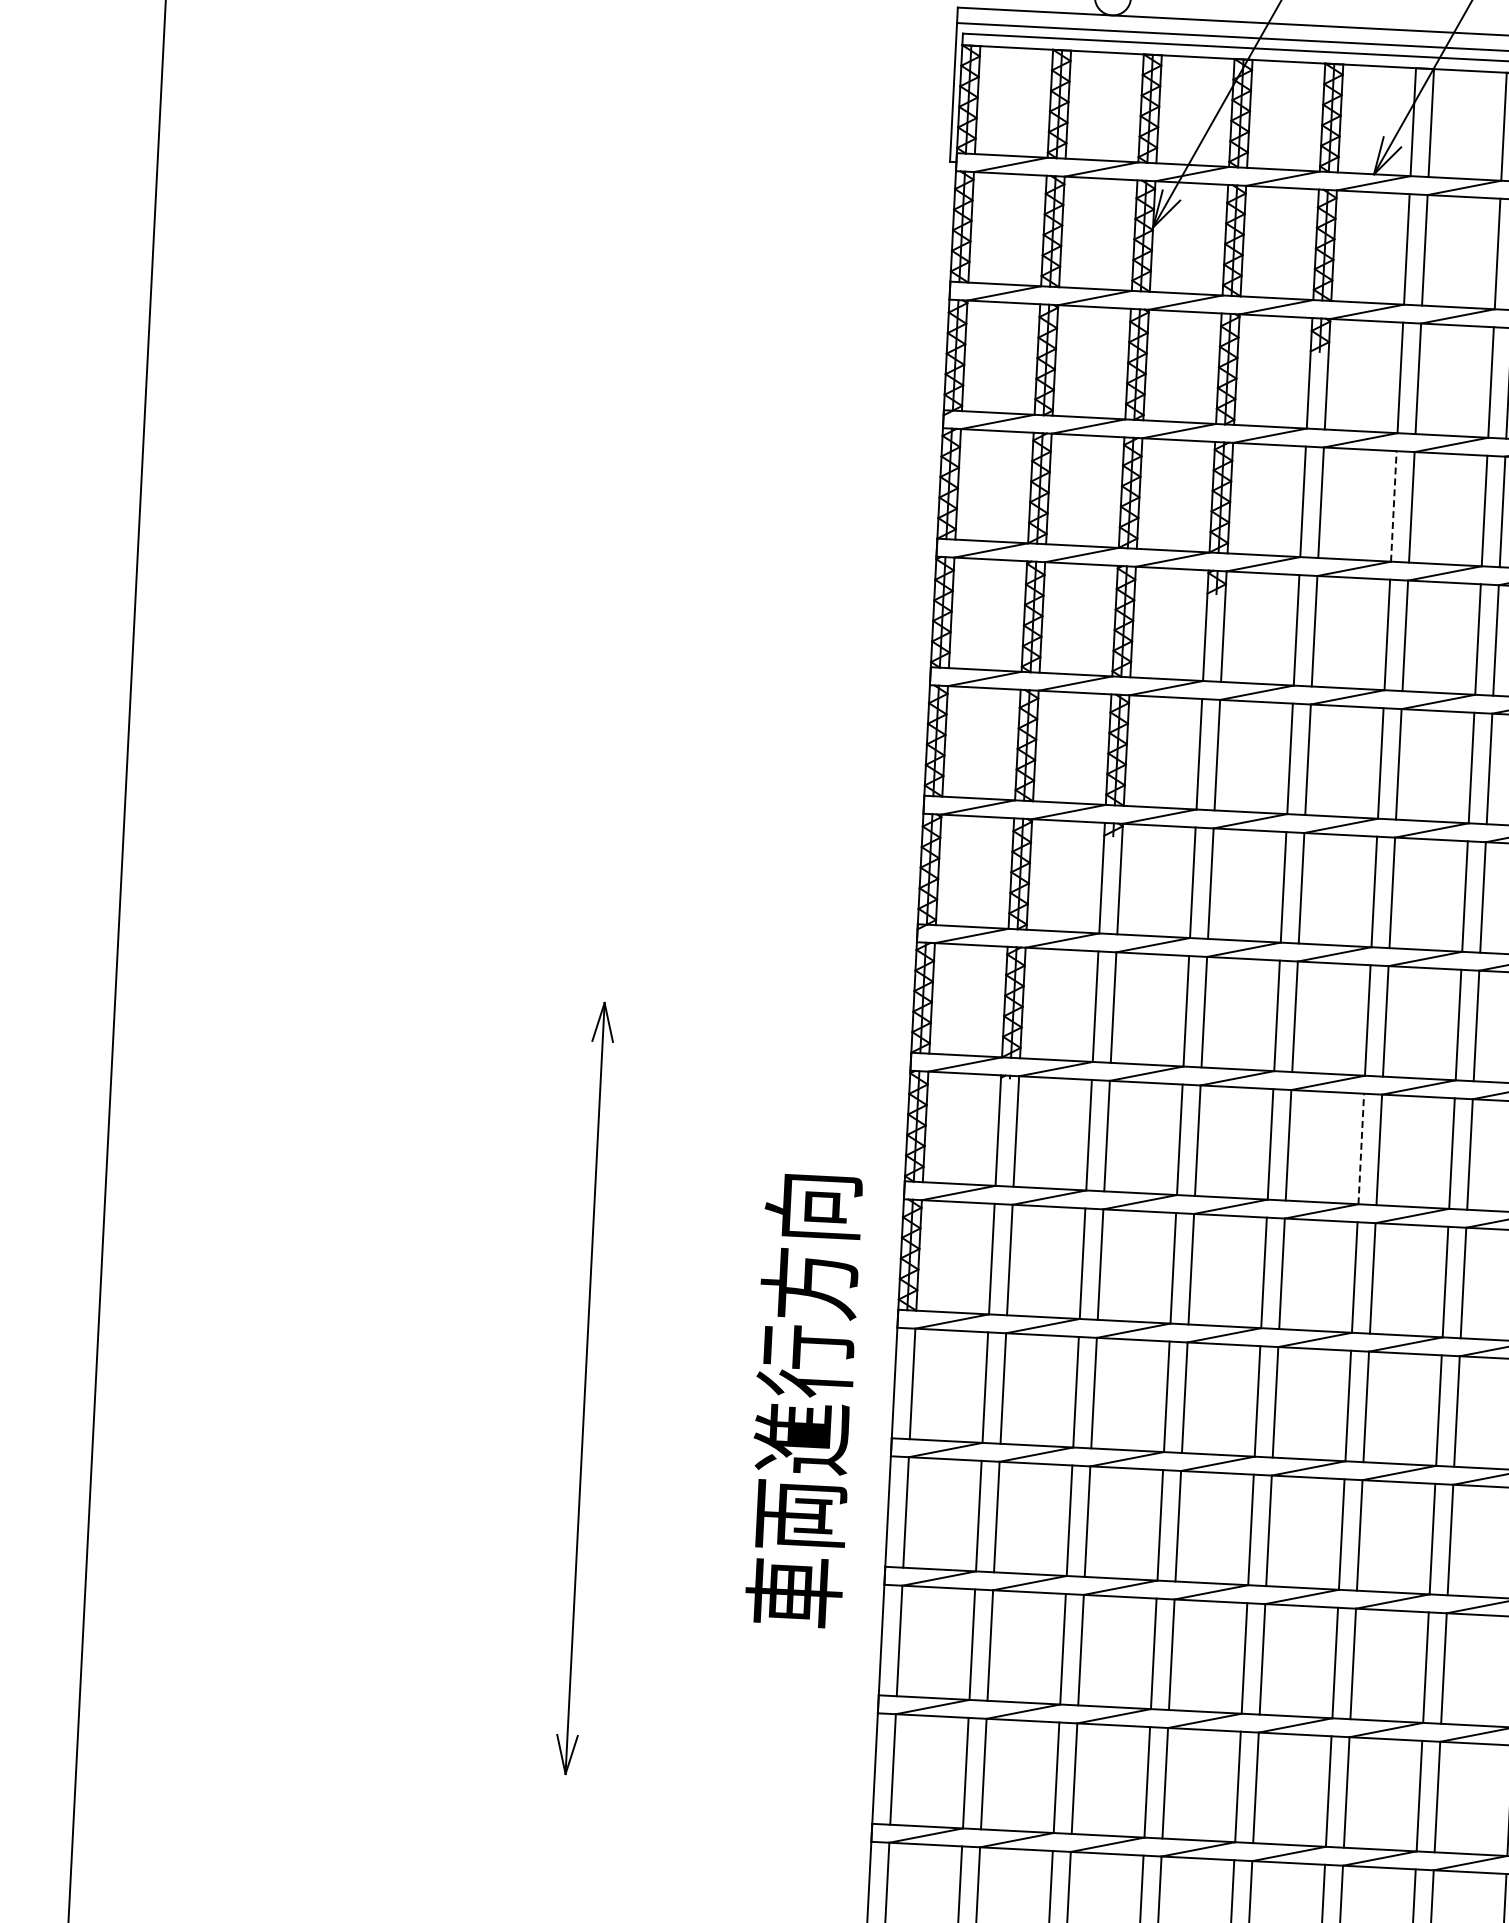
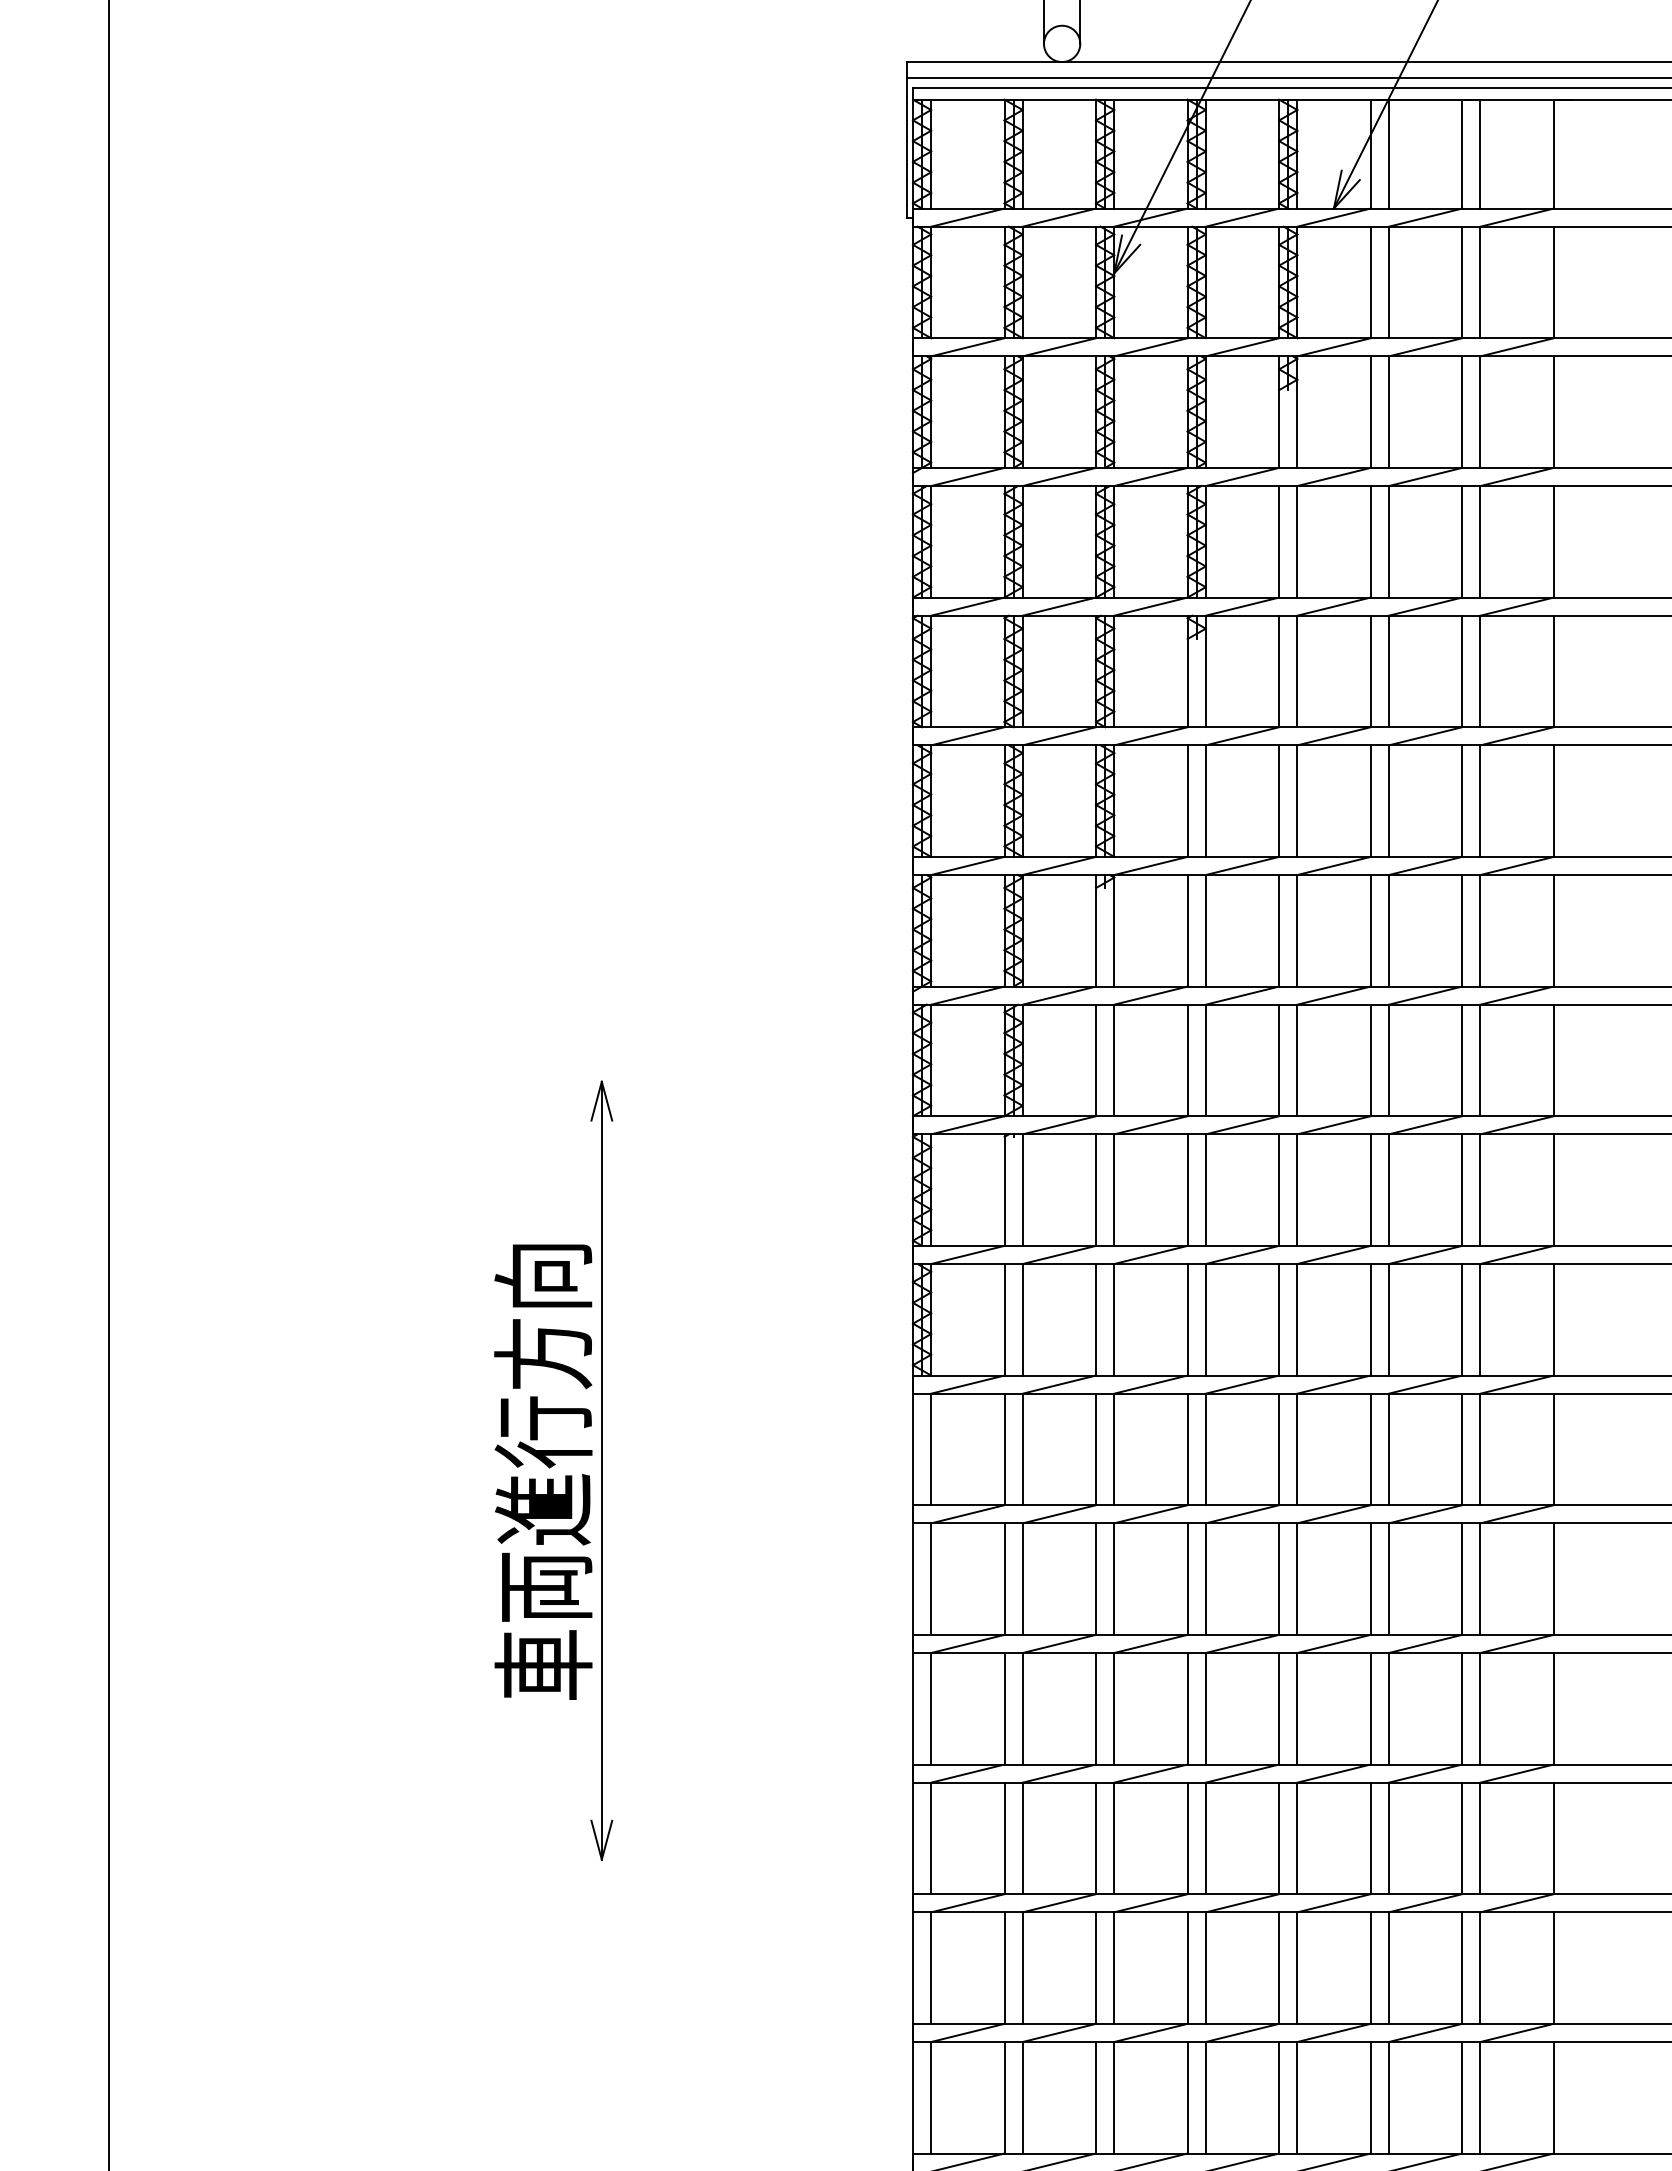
line: (1393, 506) -> (1370, 541), dashed -> solid
line: (1361, 1149) -> (1370, 1190), dashed -> solid
text: (803, 1400) -> (543, 1471), moved

